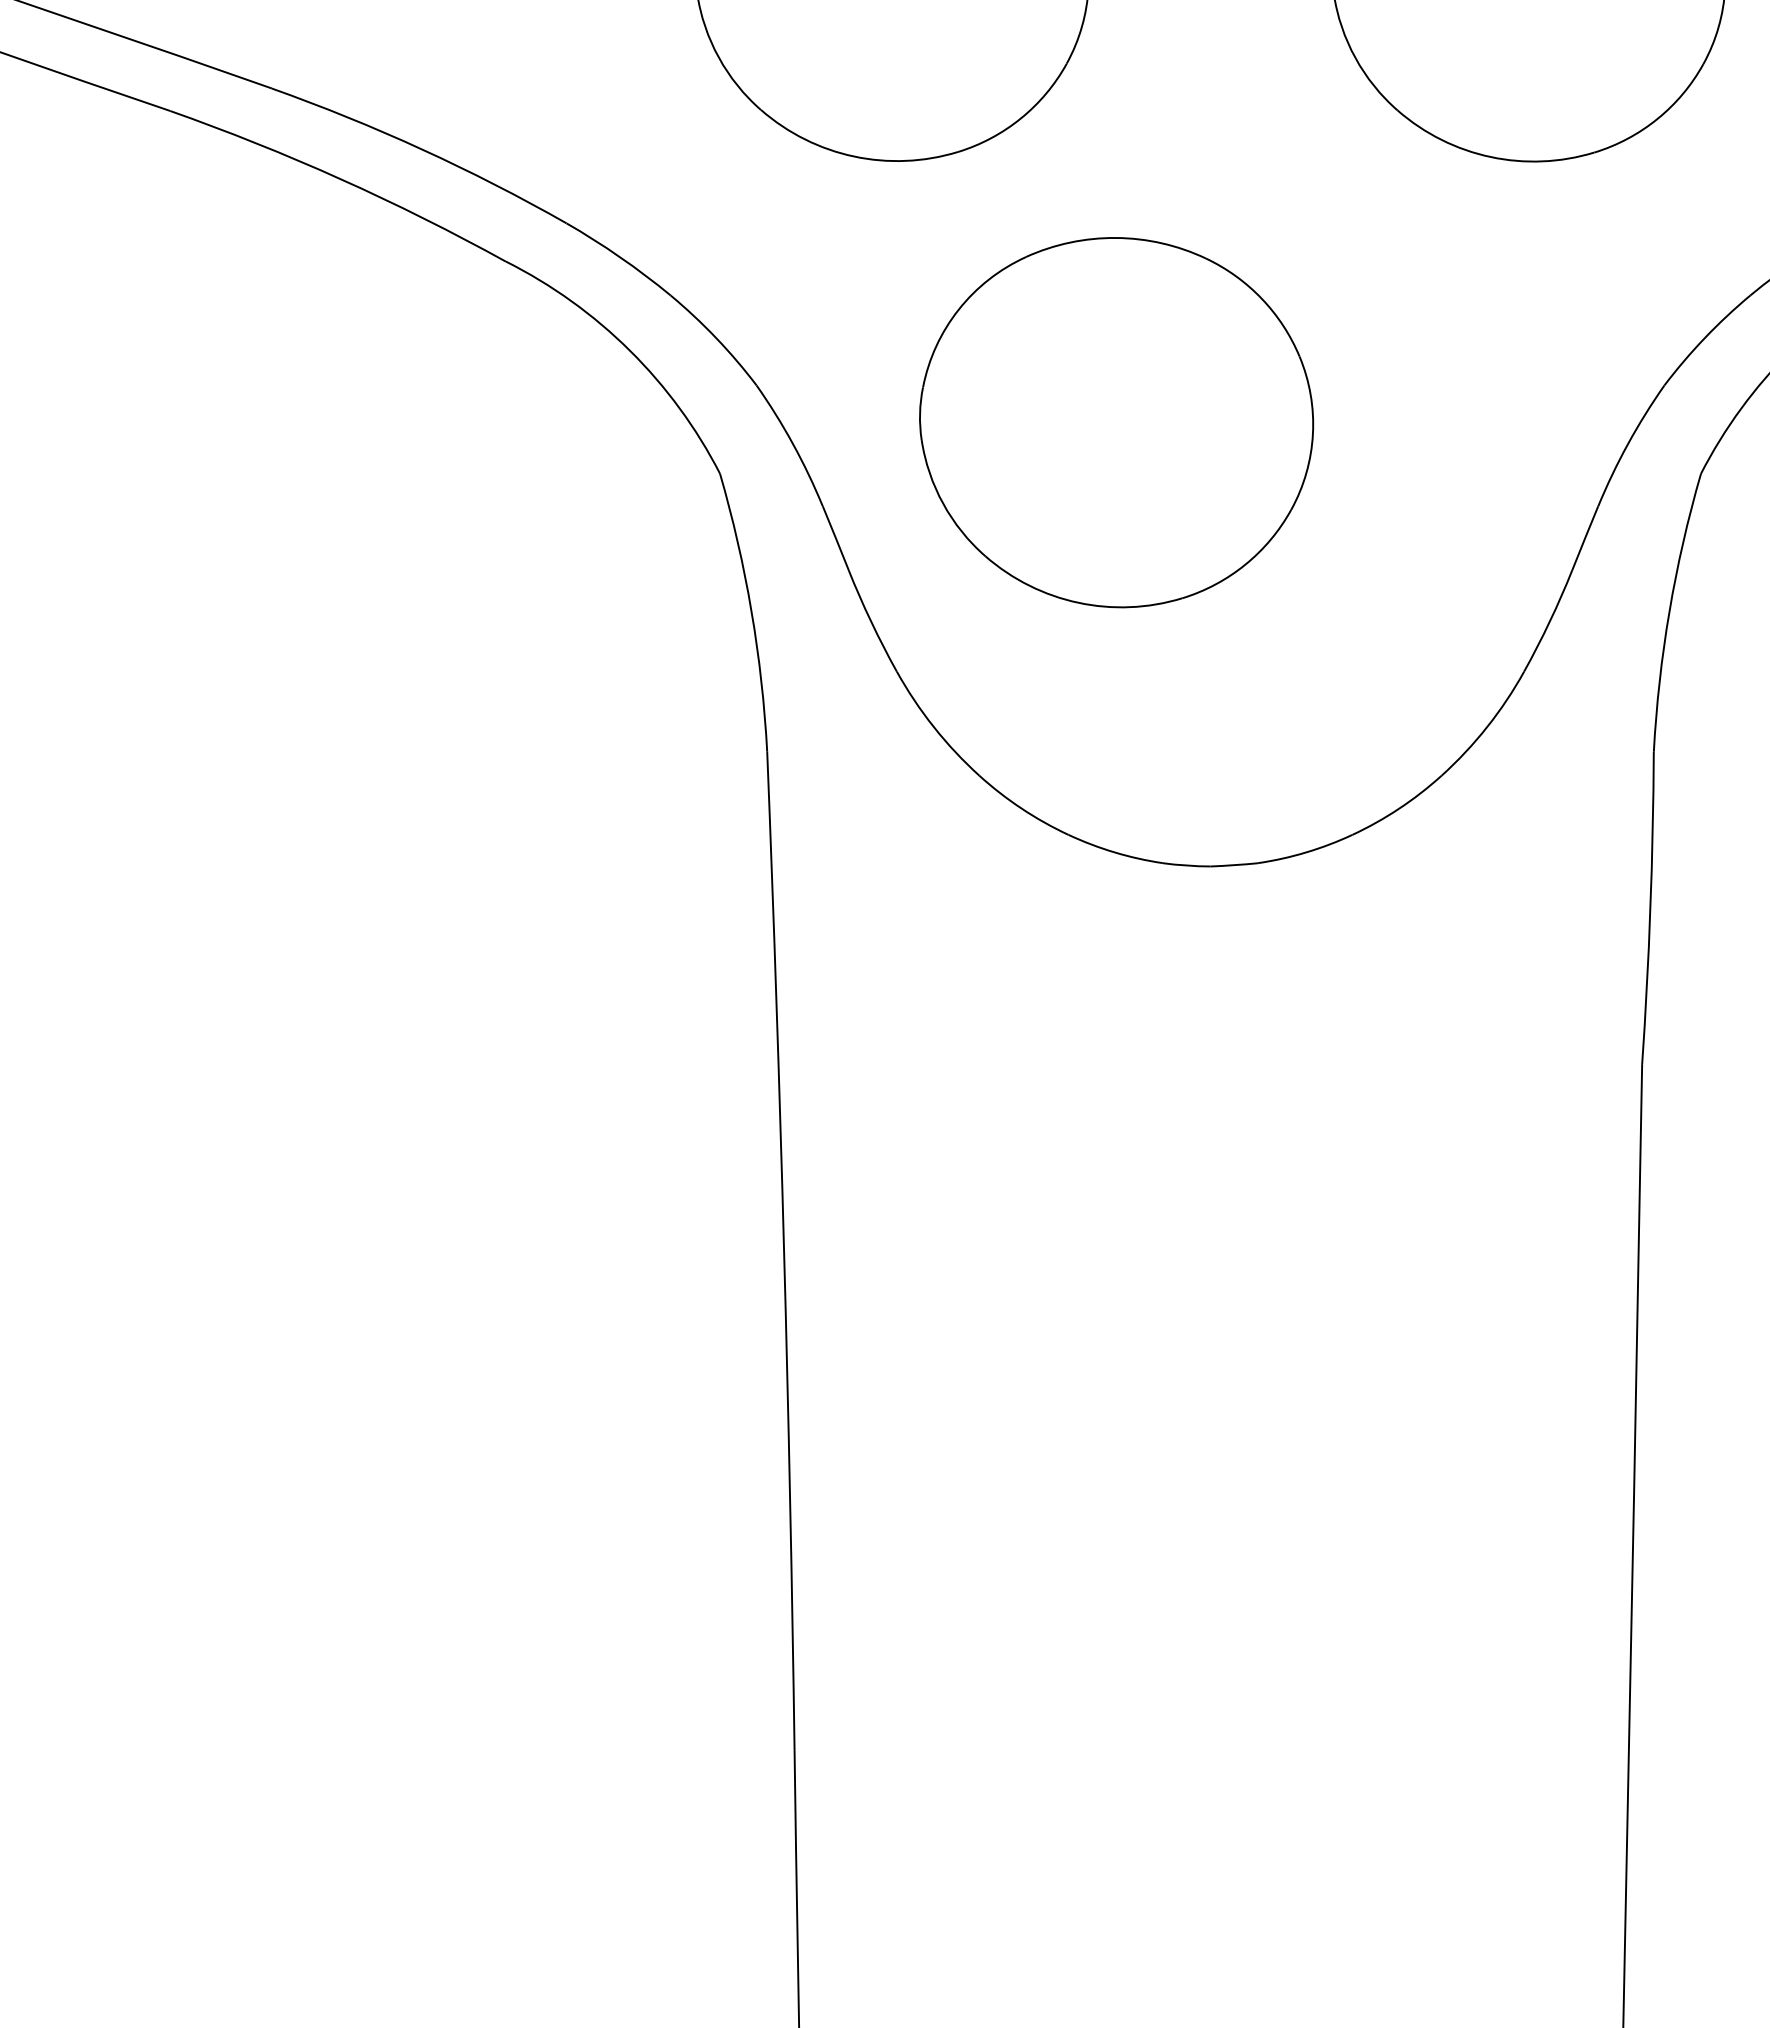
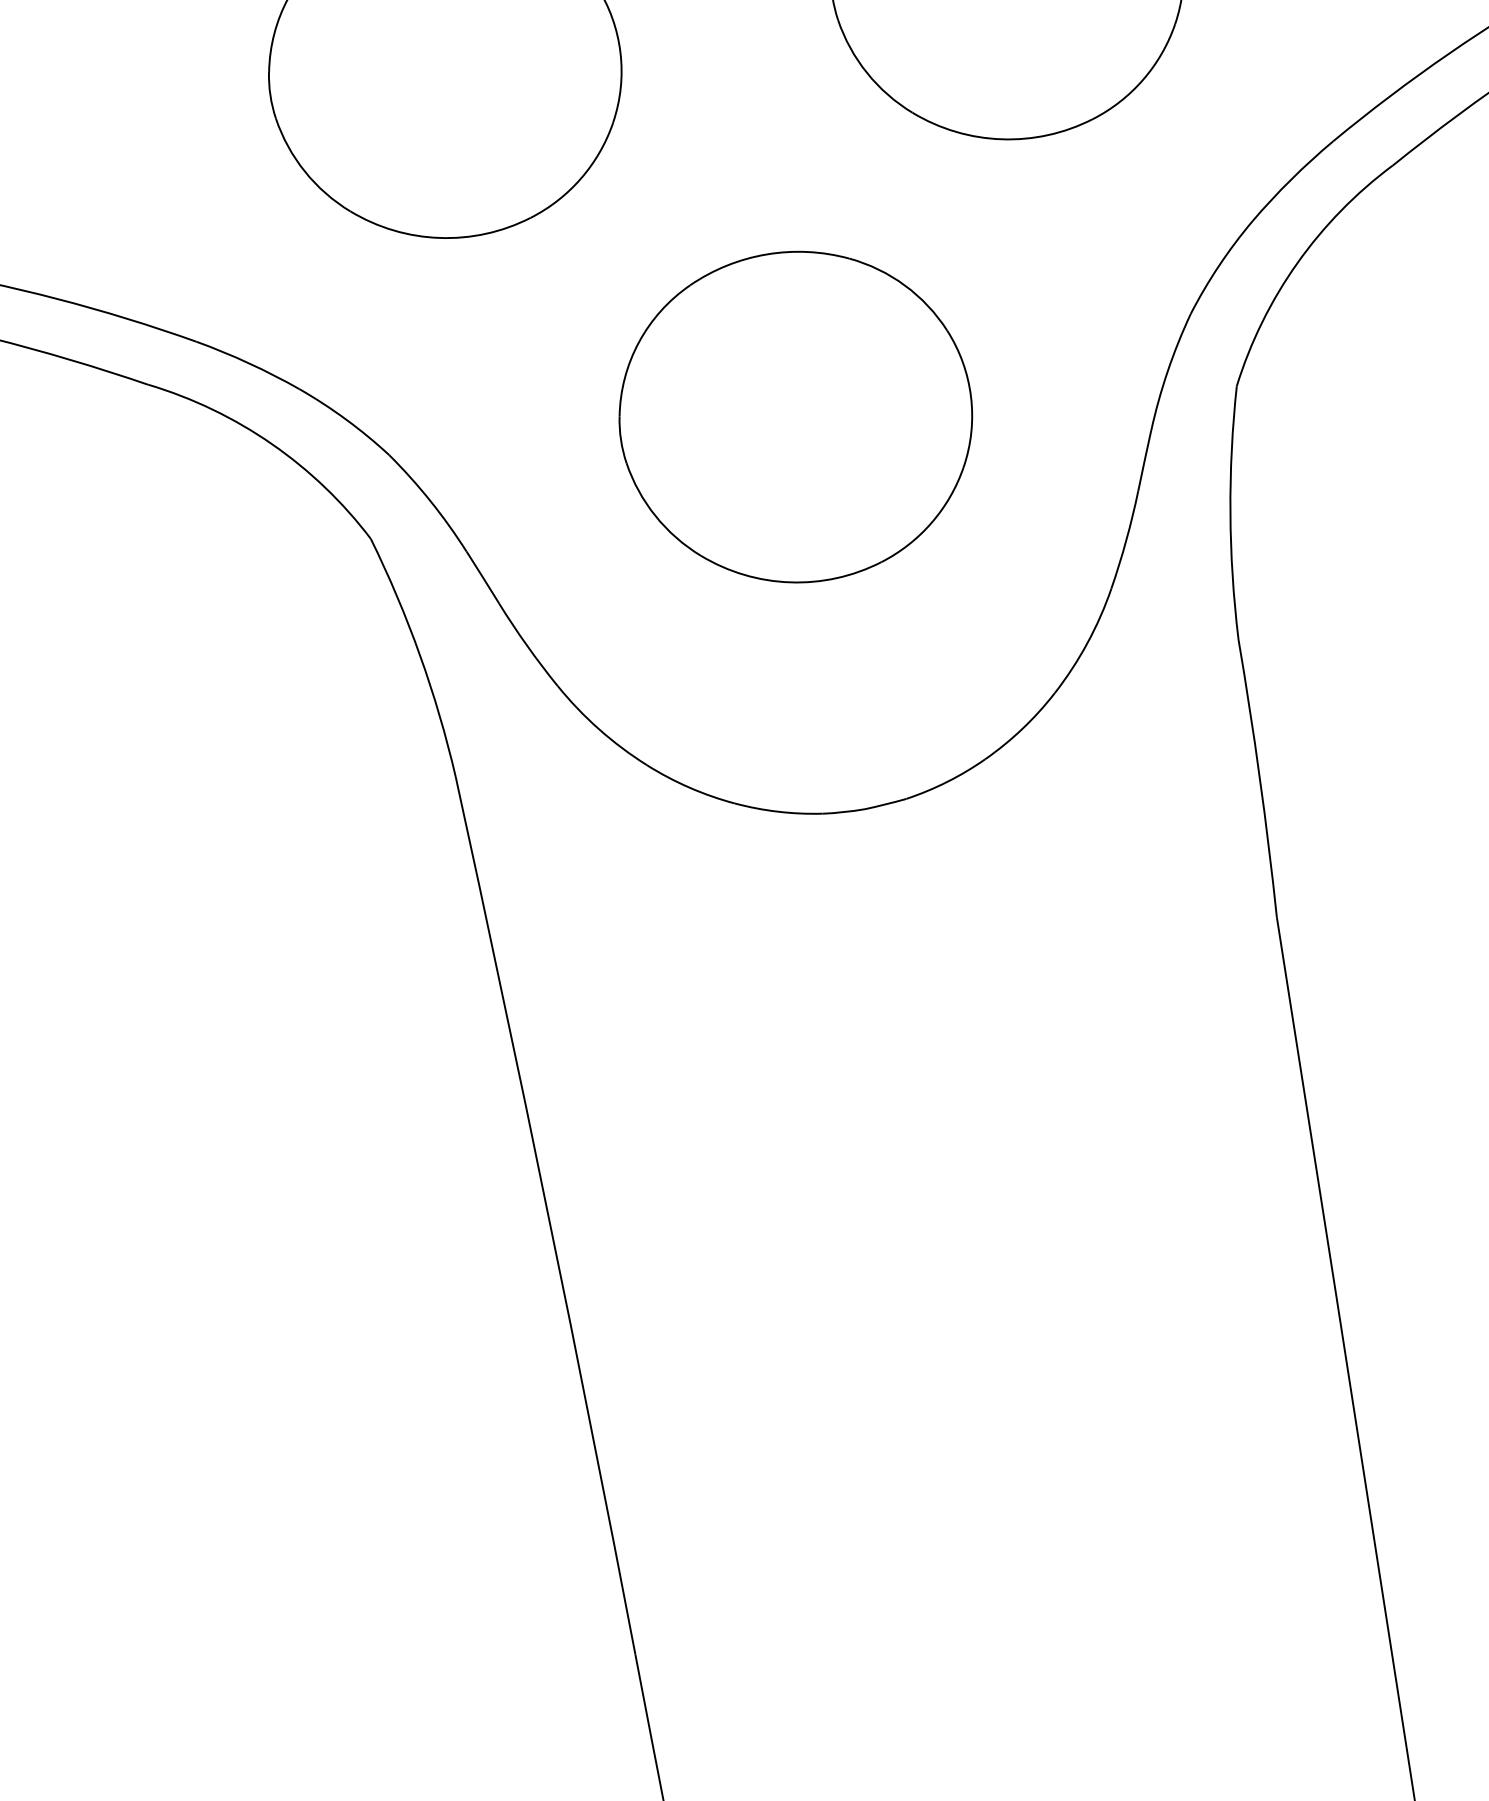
part: (1116, 422) -> (795, 417), moved

